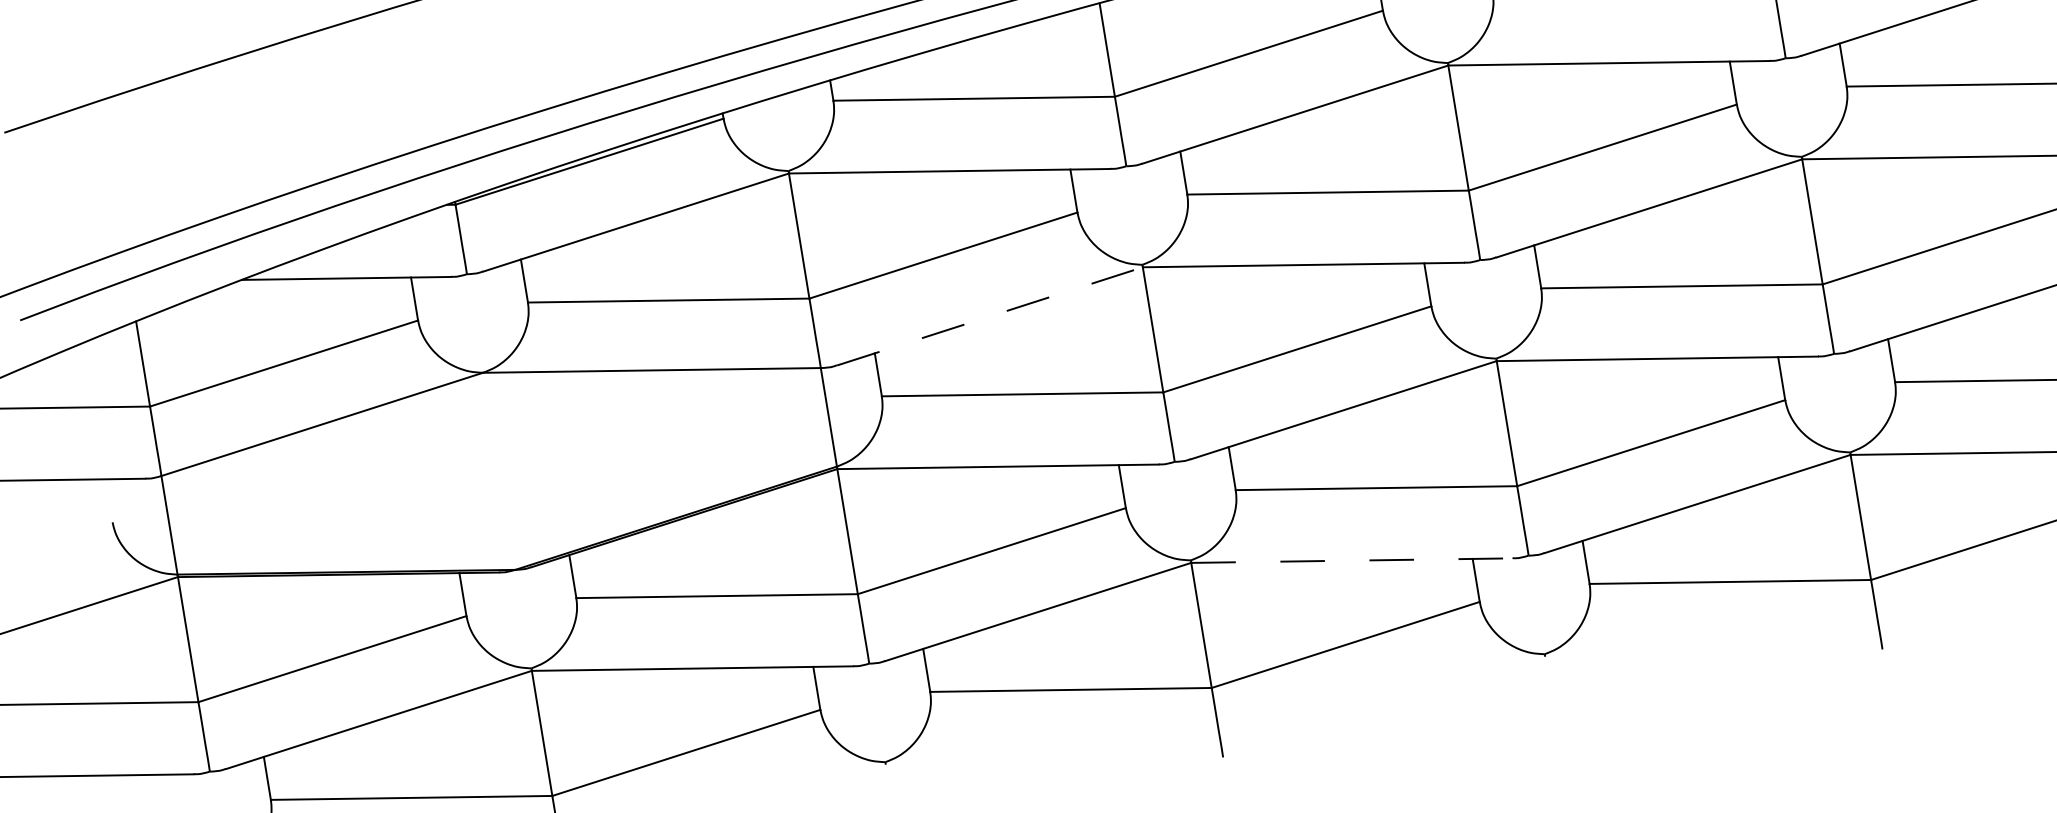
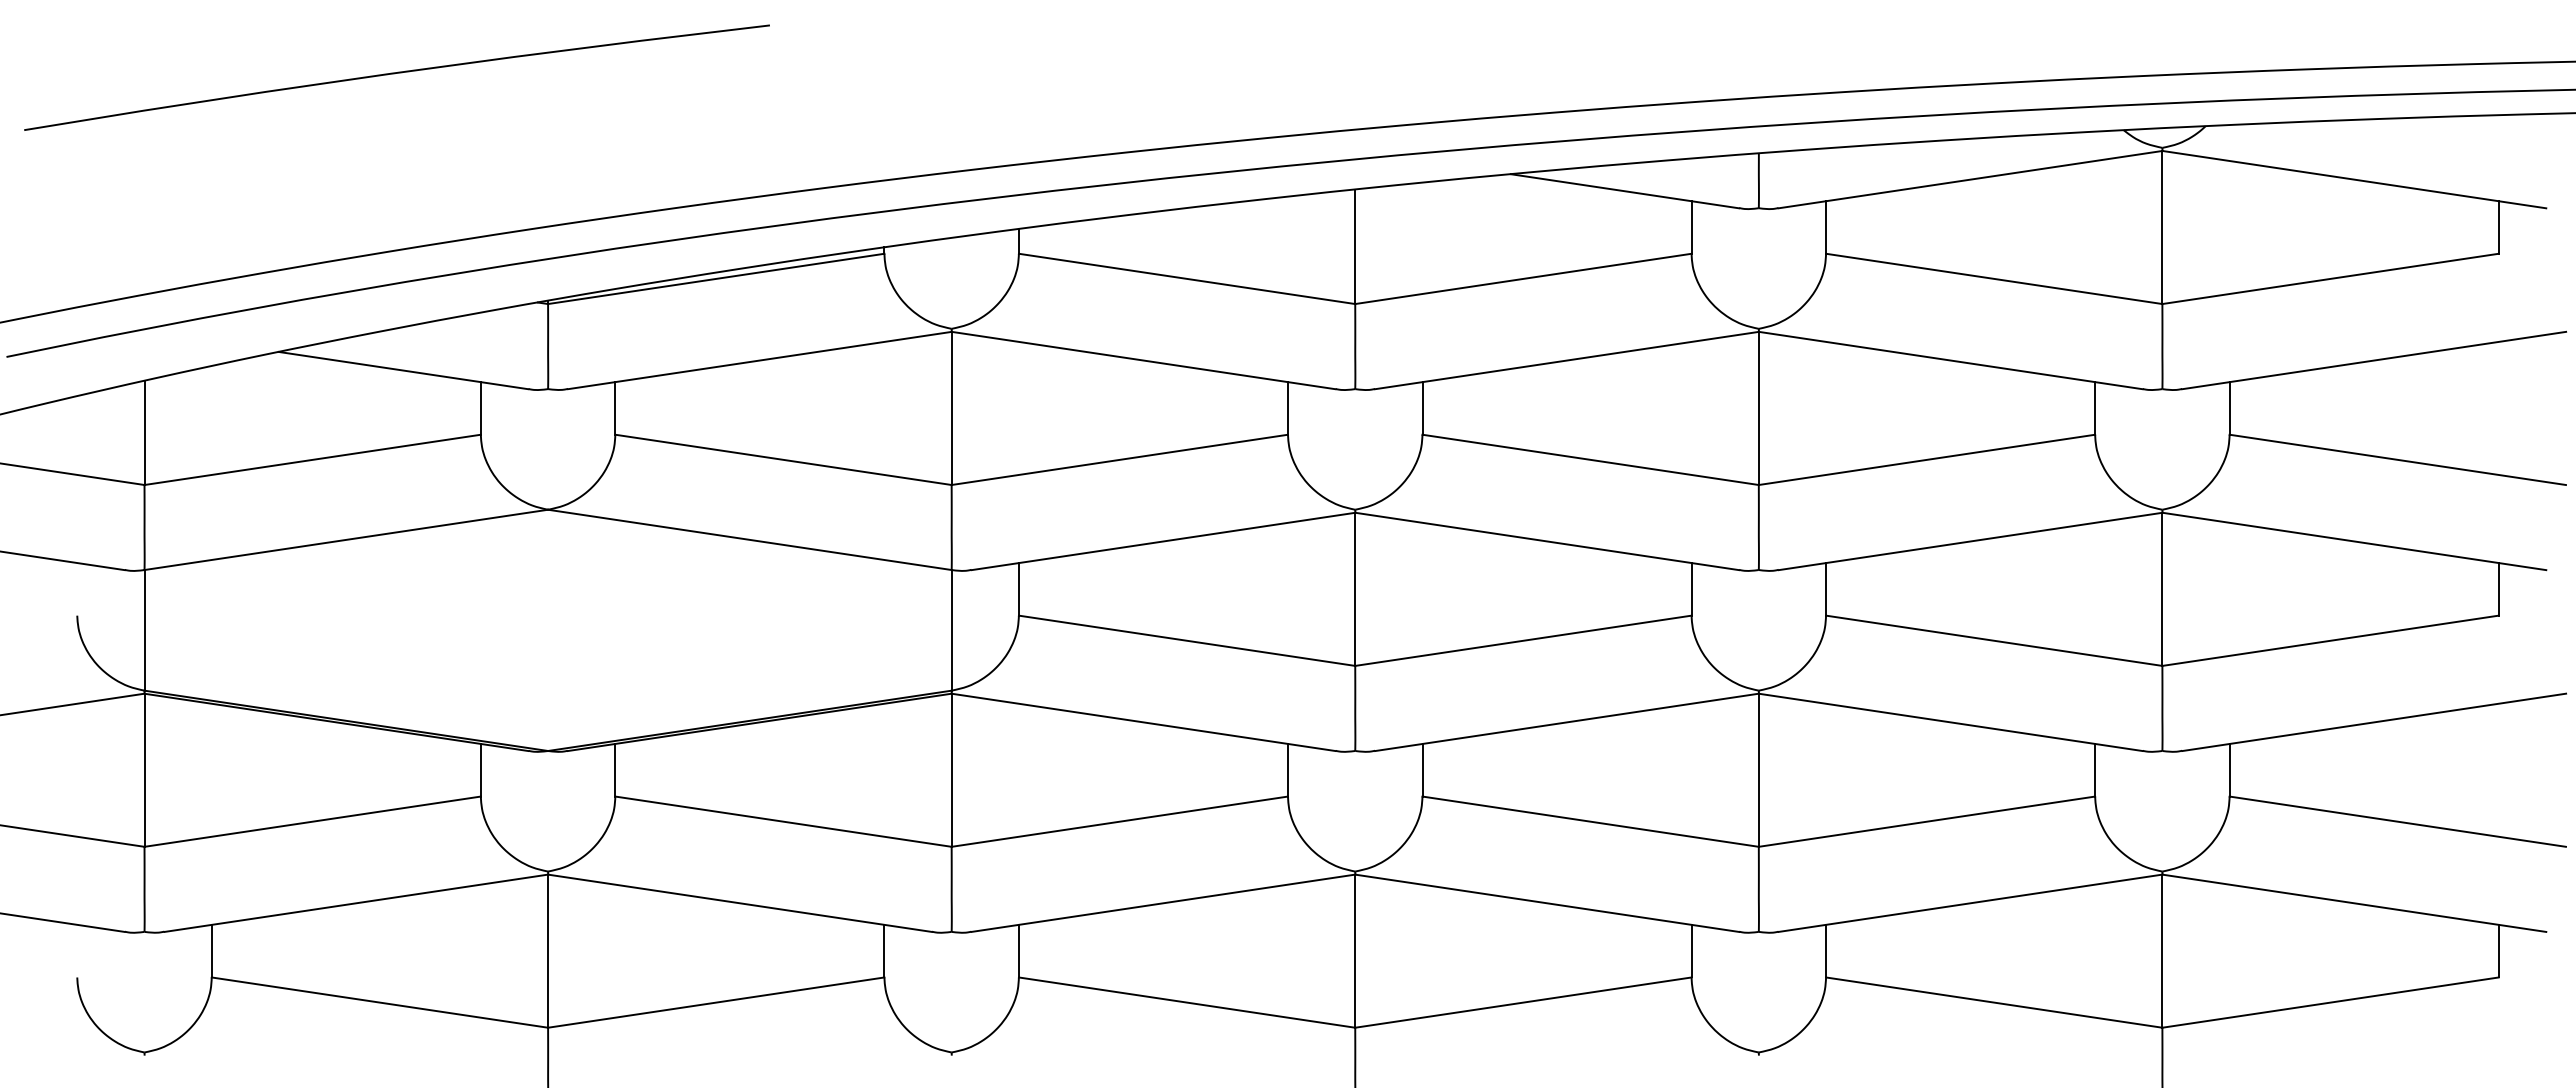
line: (990, 316) -> (1164, 541), dashed -> solid
line: (1352, 560) -> (1547, 903), dashed -> solid

